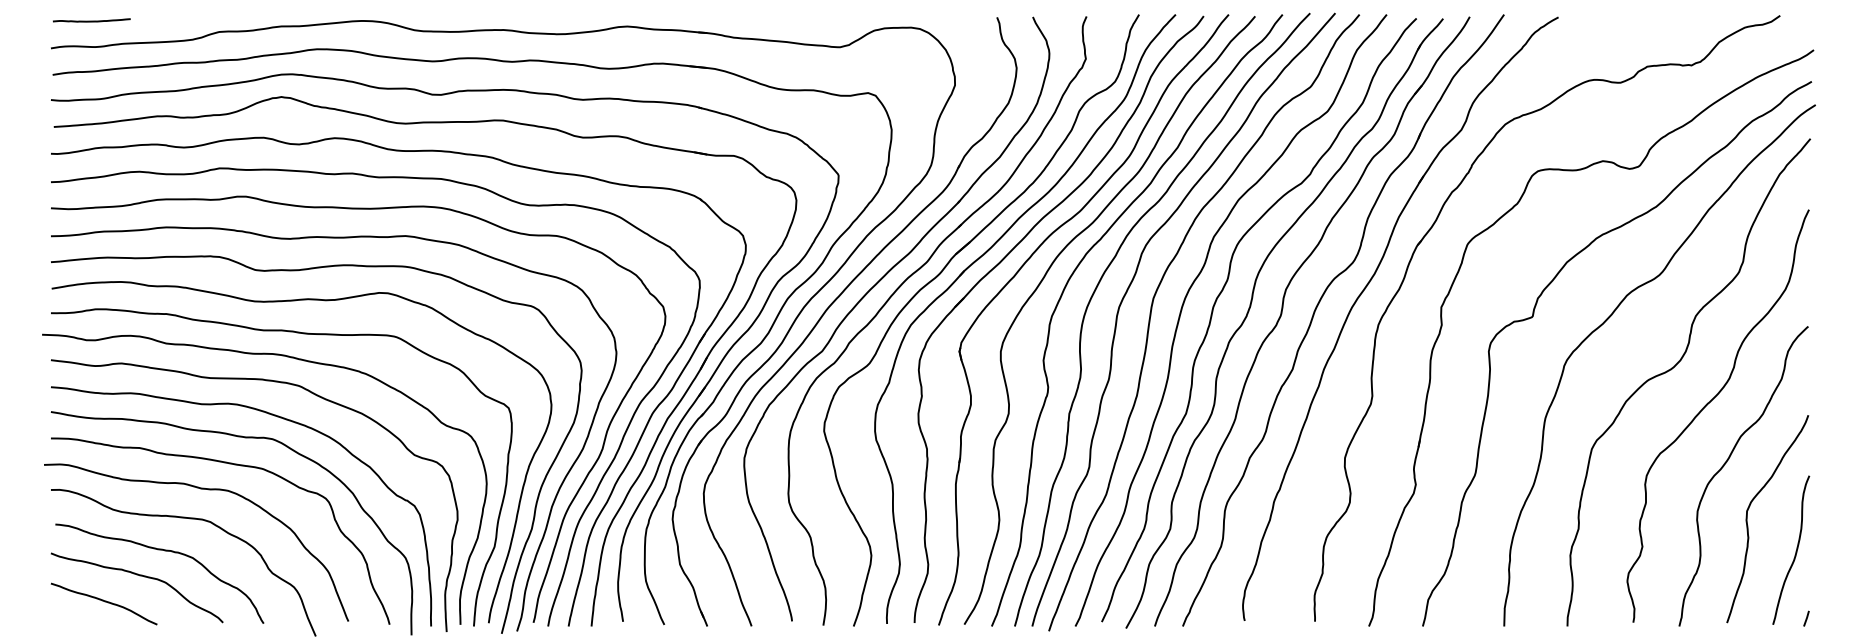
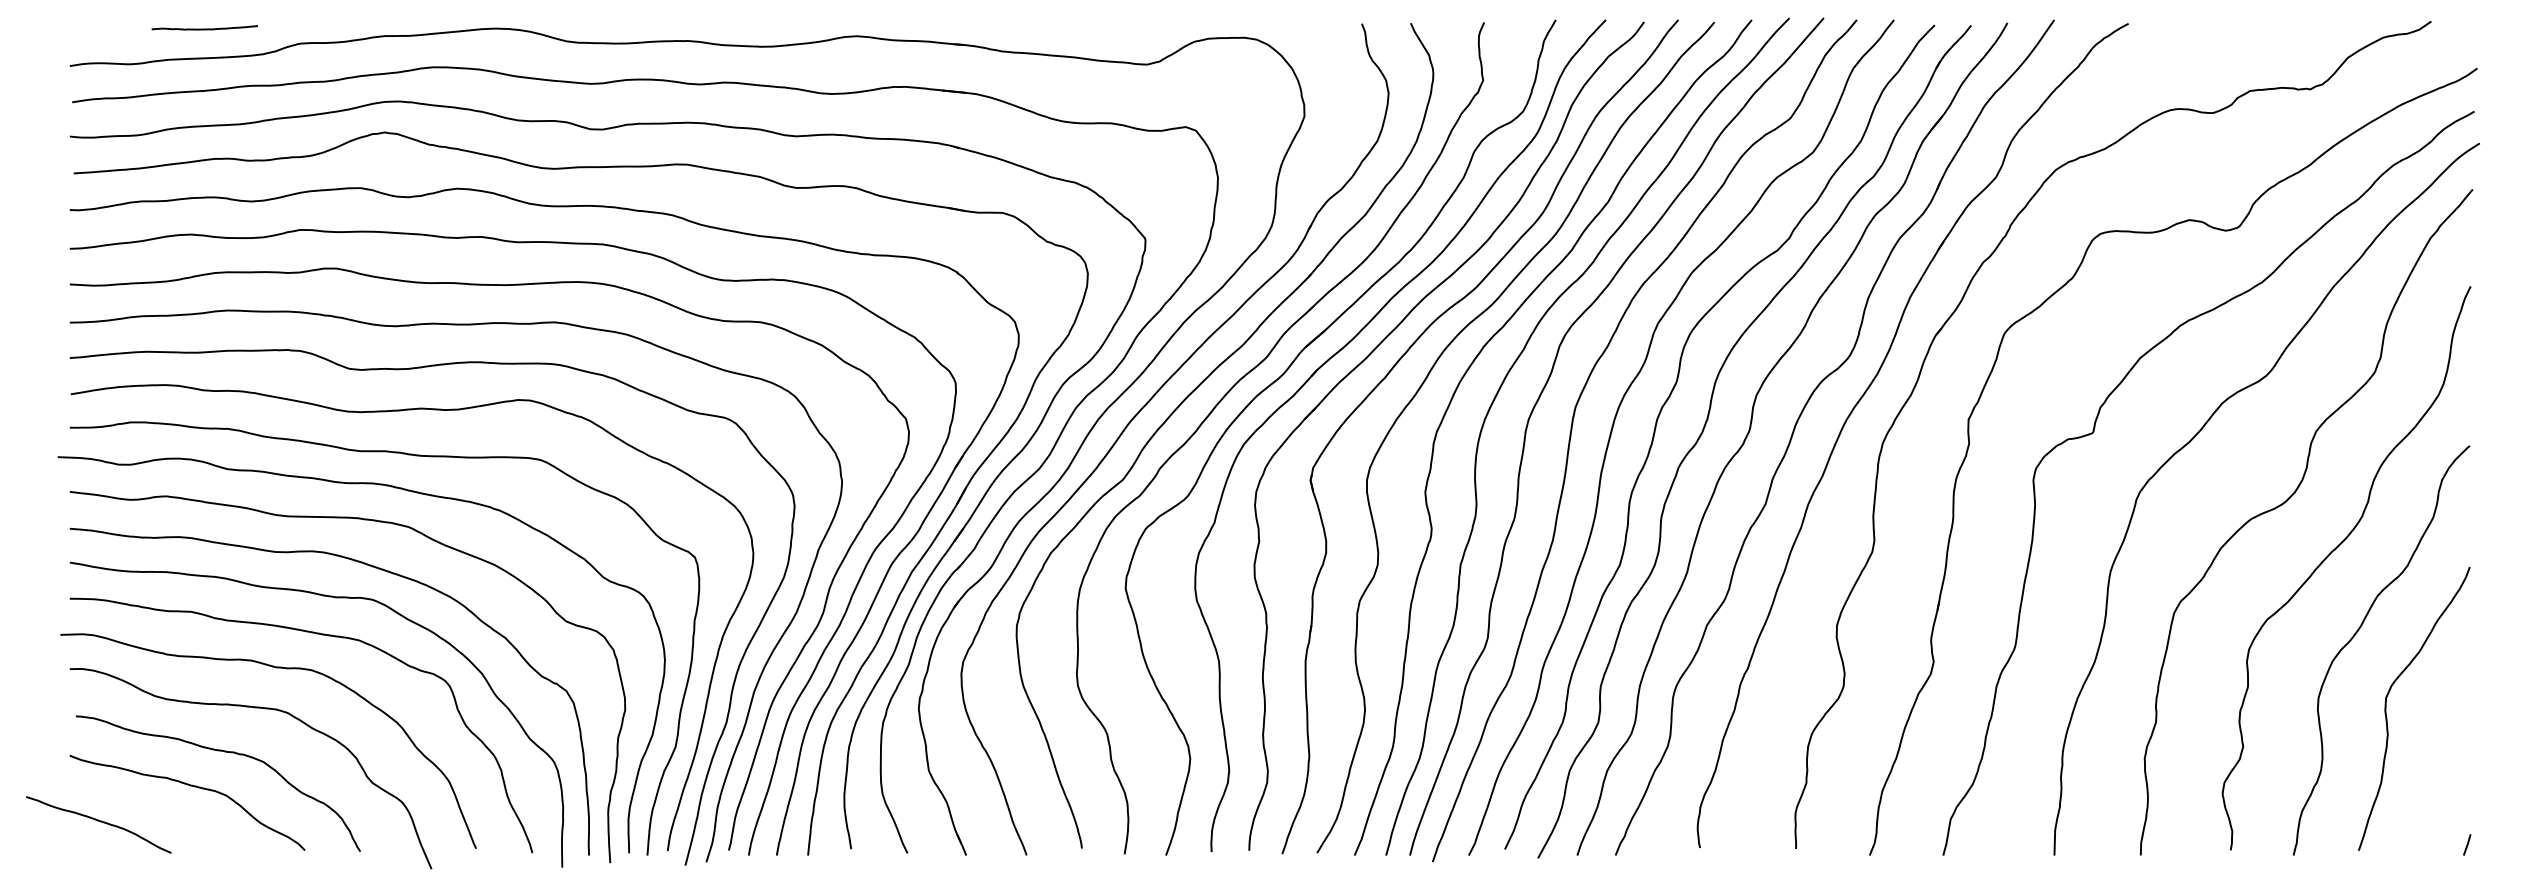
line: (91, 20) -> (204, 28), moved
curve: (1795, 551) -> (2452, 753), removed
curve: (104, 602) -> (99, 822), moved

